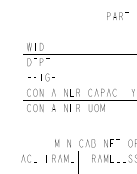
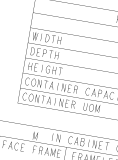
line: (56, 142) -> (34, 135), moved

